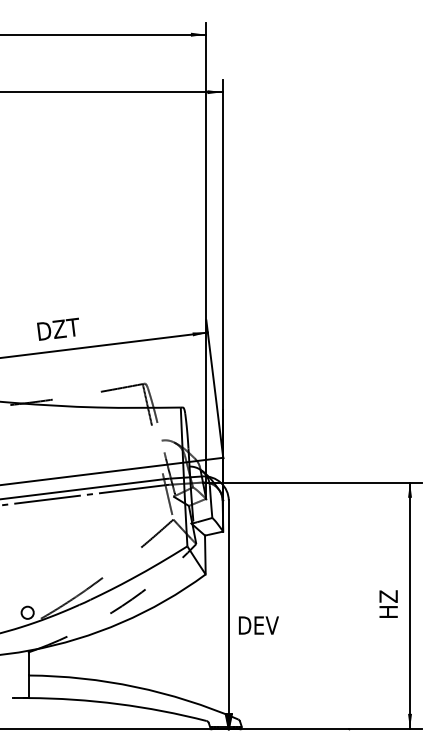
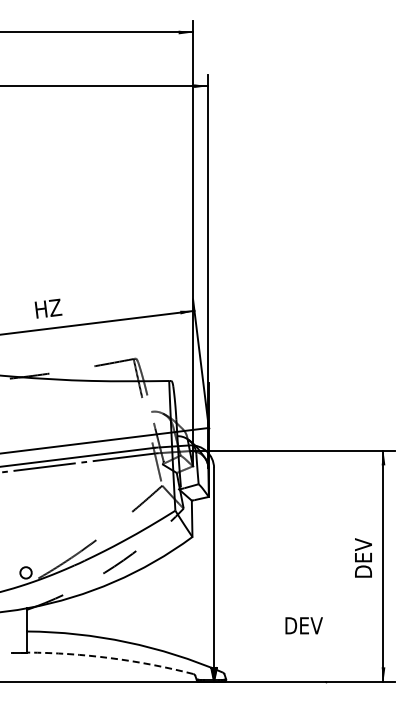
text: (58, 328) -> (54, 307), DZT -> HZ
text: (388, 595) -> (363, 556), HZ -> DEV
text: (258, 625) -> (303, 625), moved
arc: (118, 704) -> (110, 658), solid -> dashed

